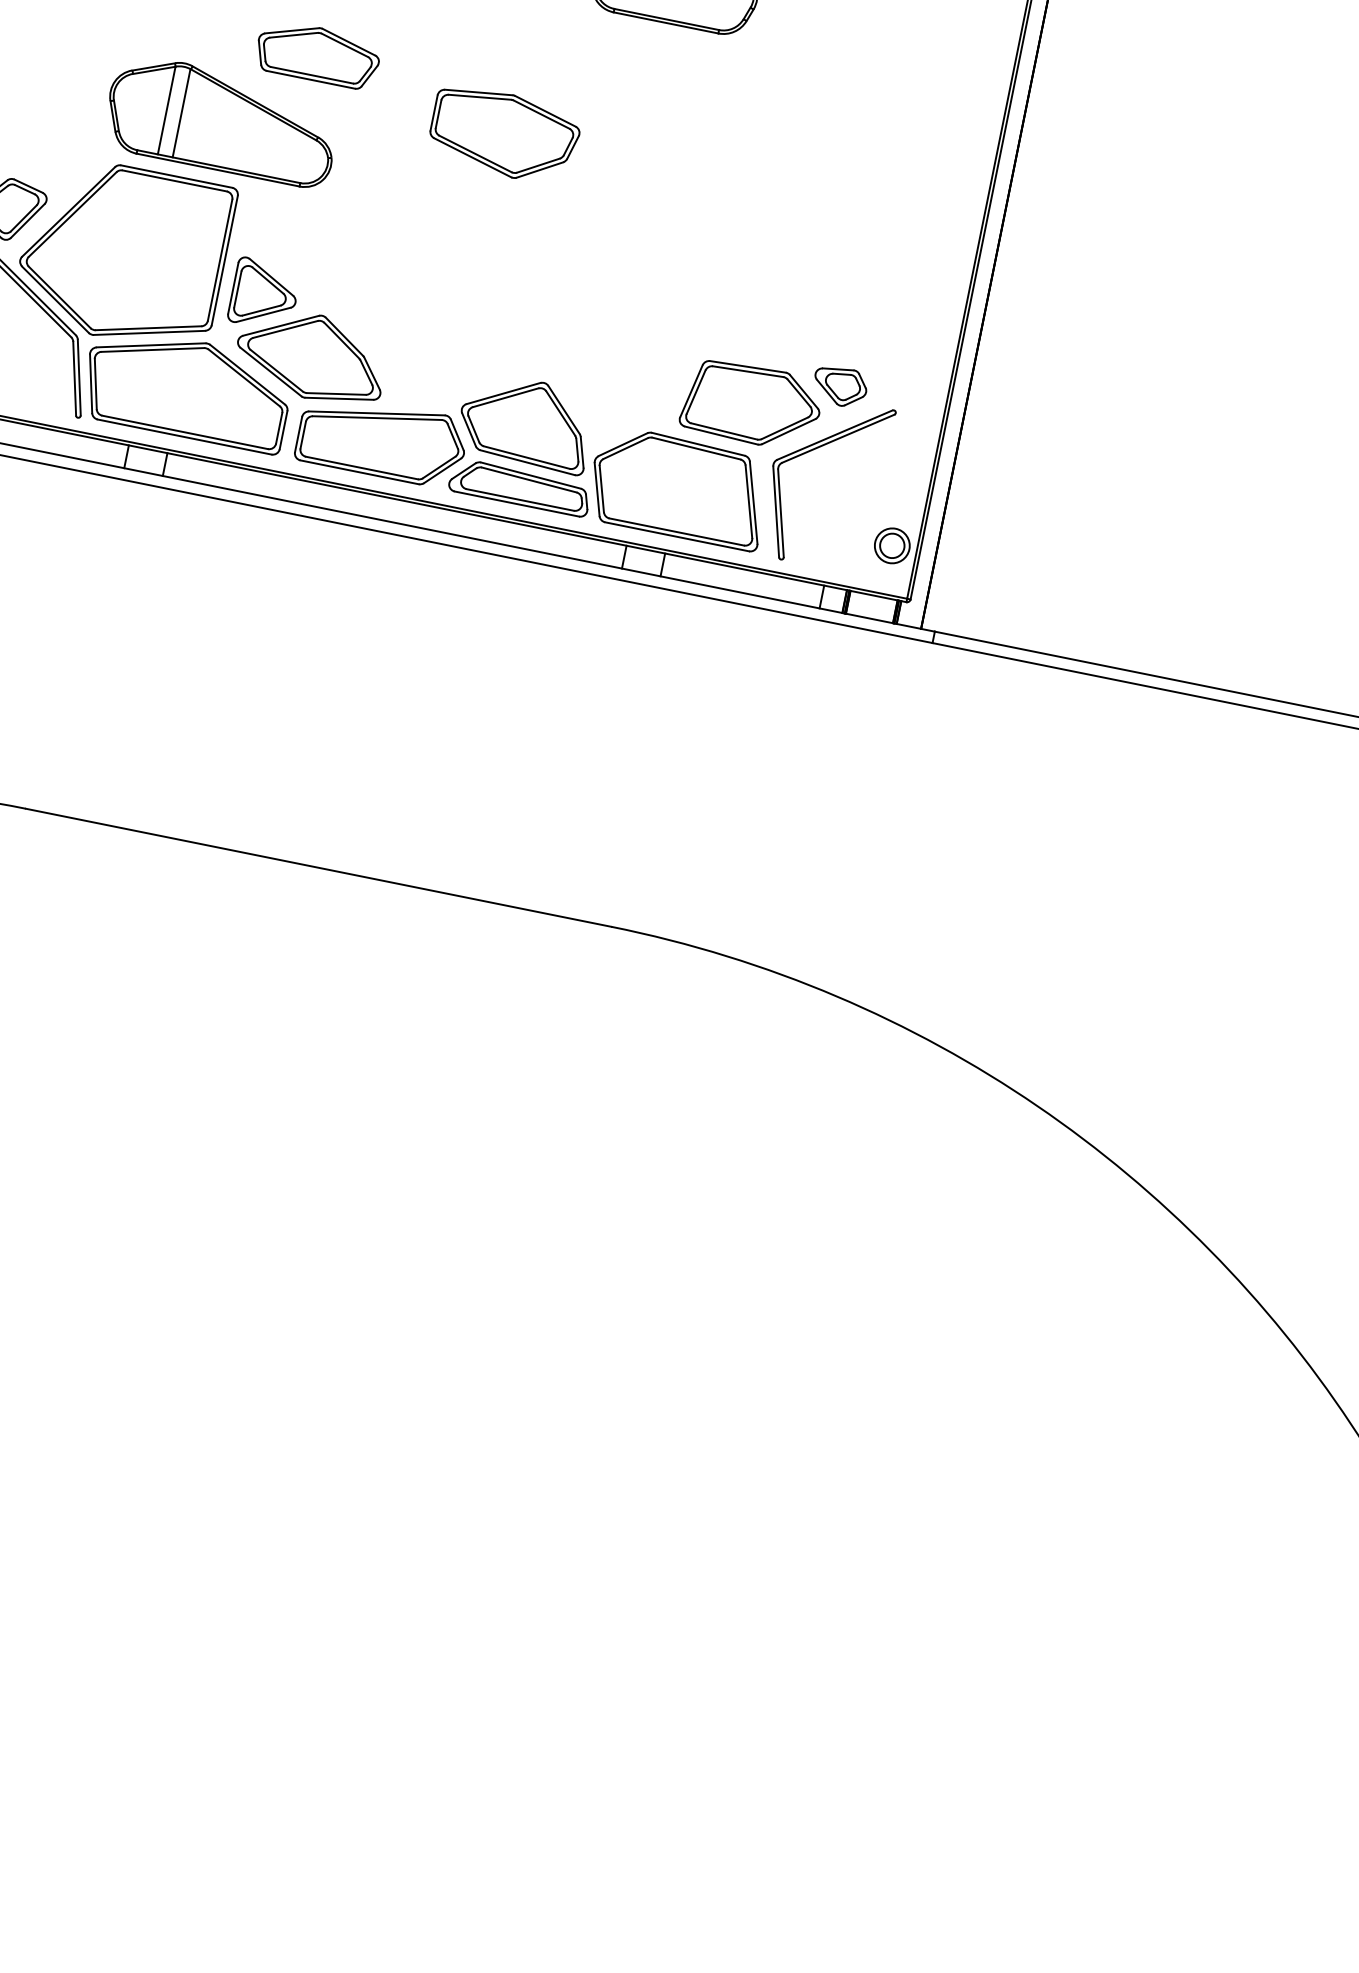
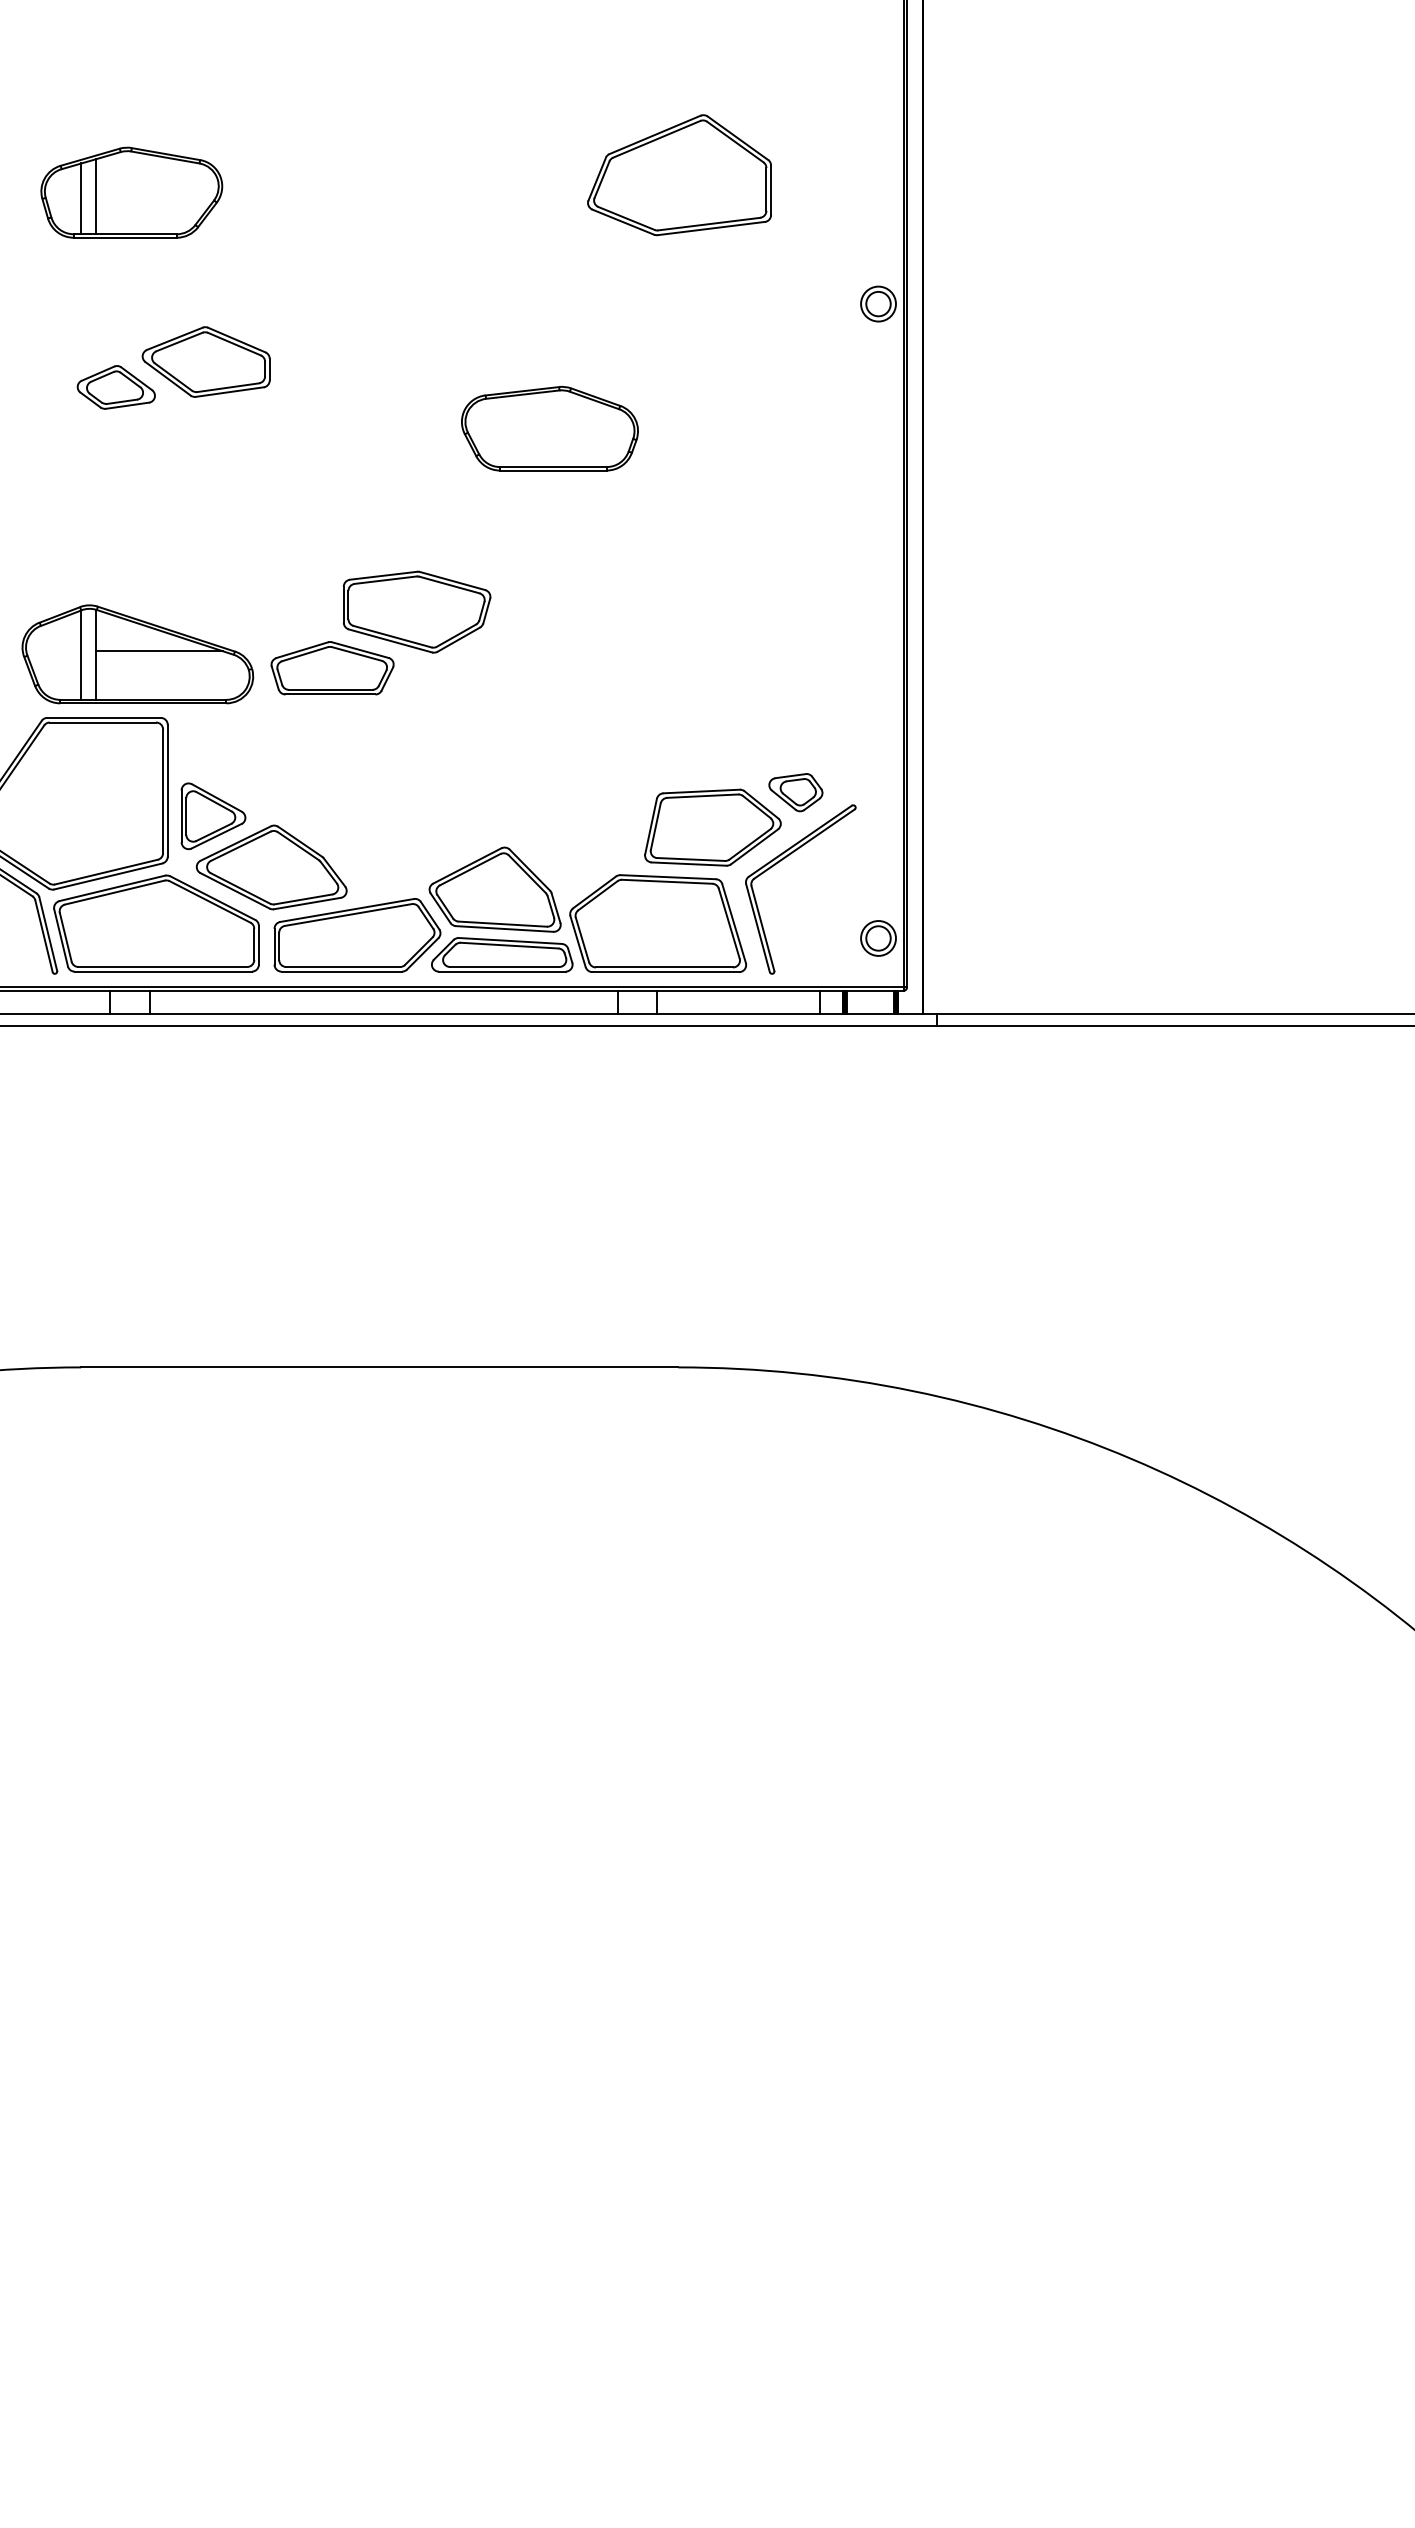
part: (318, 54) -> (332, 668), moved
line: (244, 122) -> (159, 651), added

